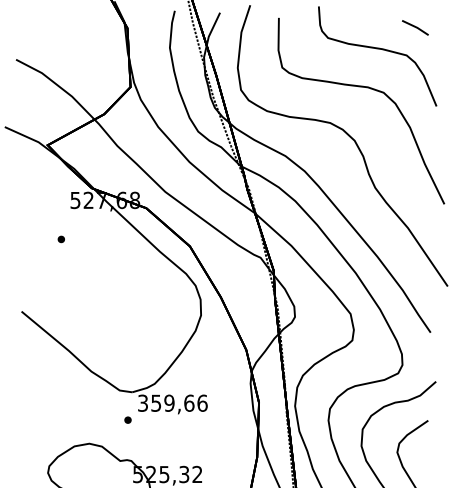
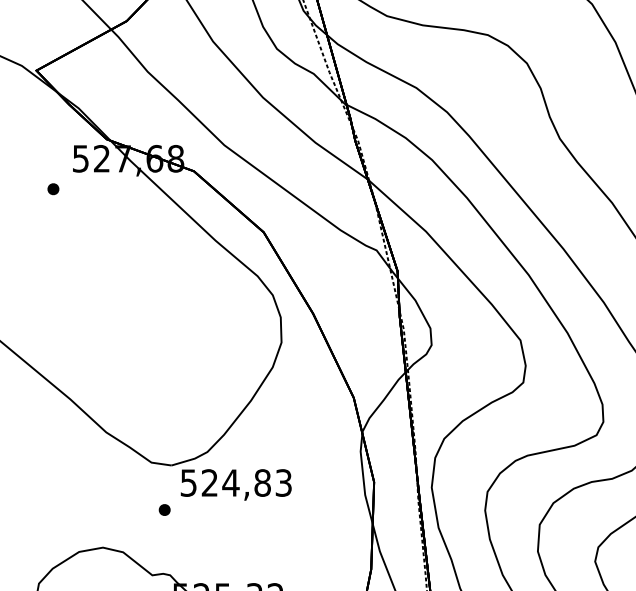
part: (60, 239) -> (52, 189), moved
text: (172, 402) -> (235, 481), 359,66 -> 524,83

